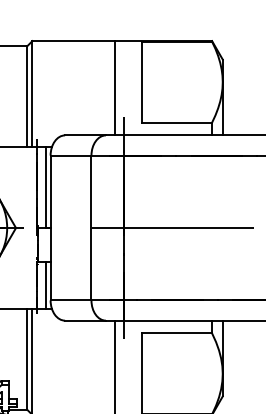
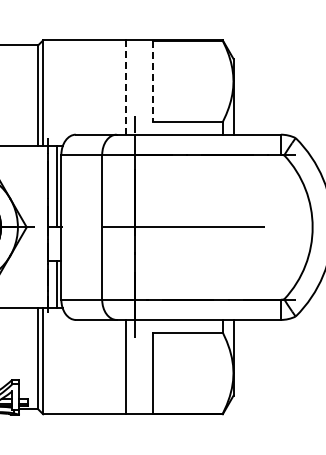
line: (141, 82) -> (152, 81), solid -> dashed
line: (114, 89) -> (125, 88), solid -> dashed

